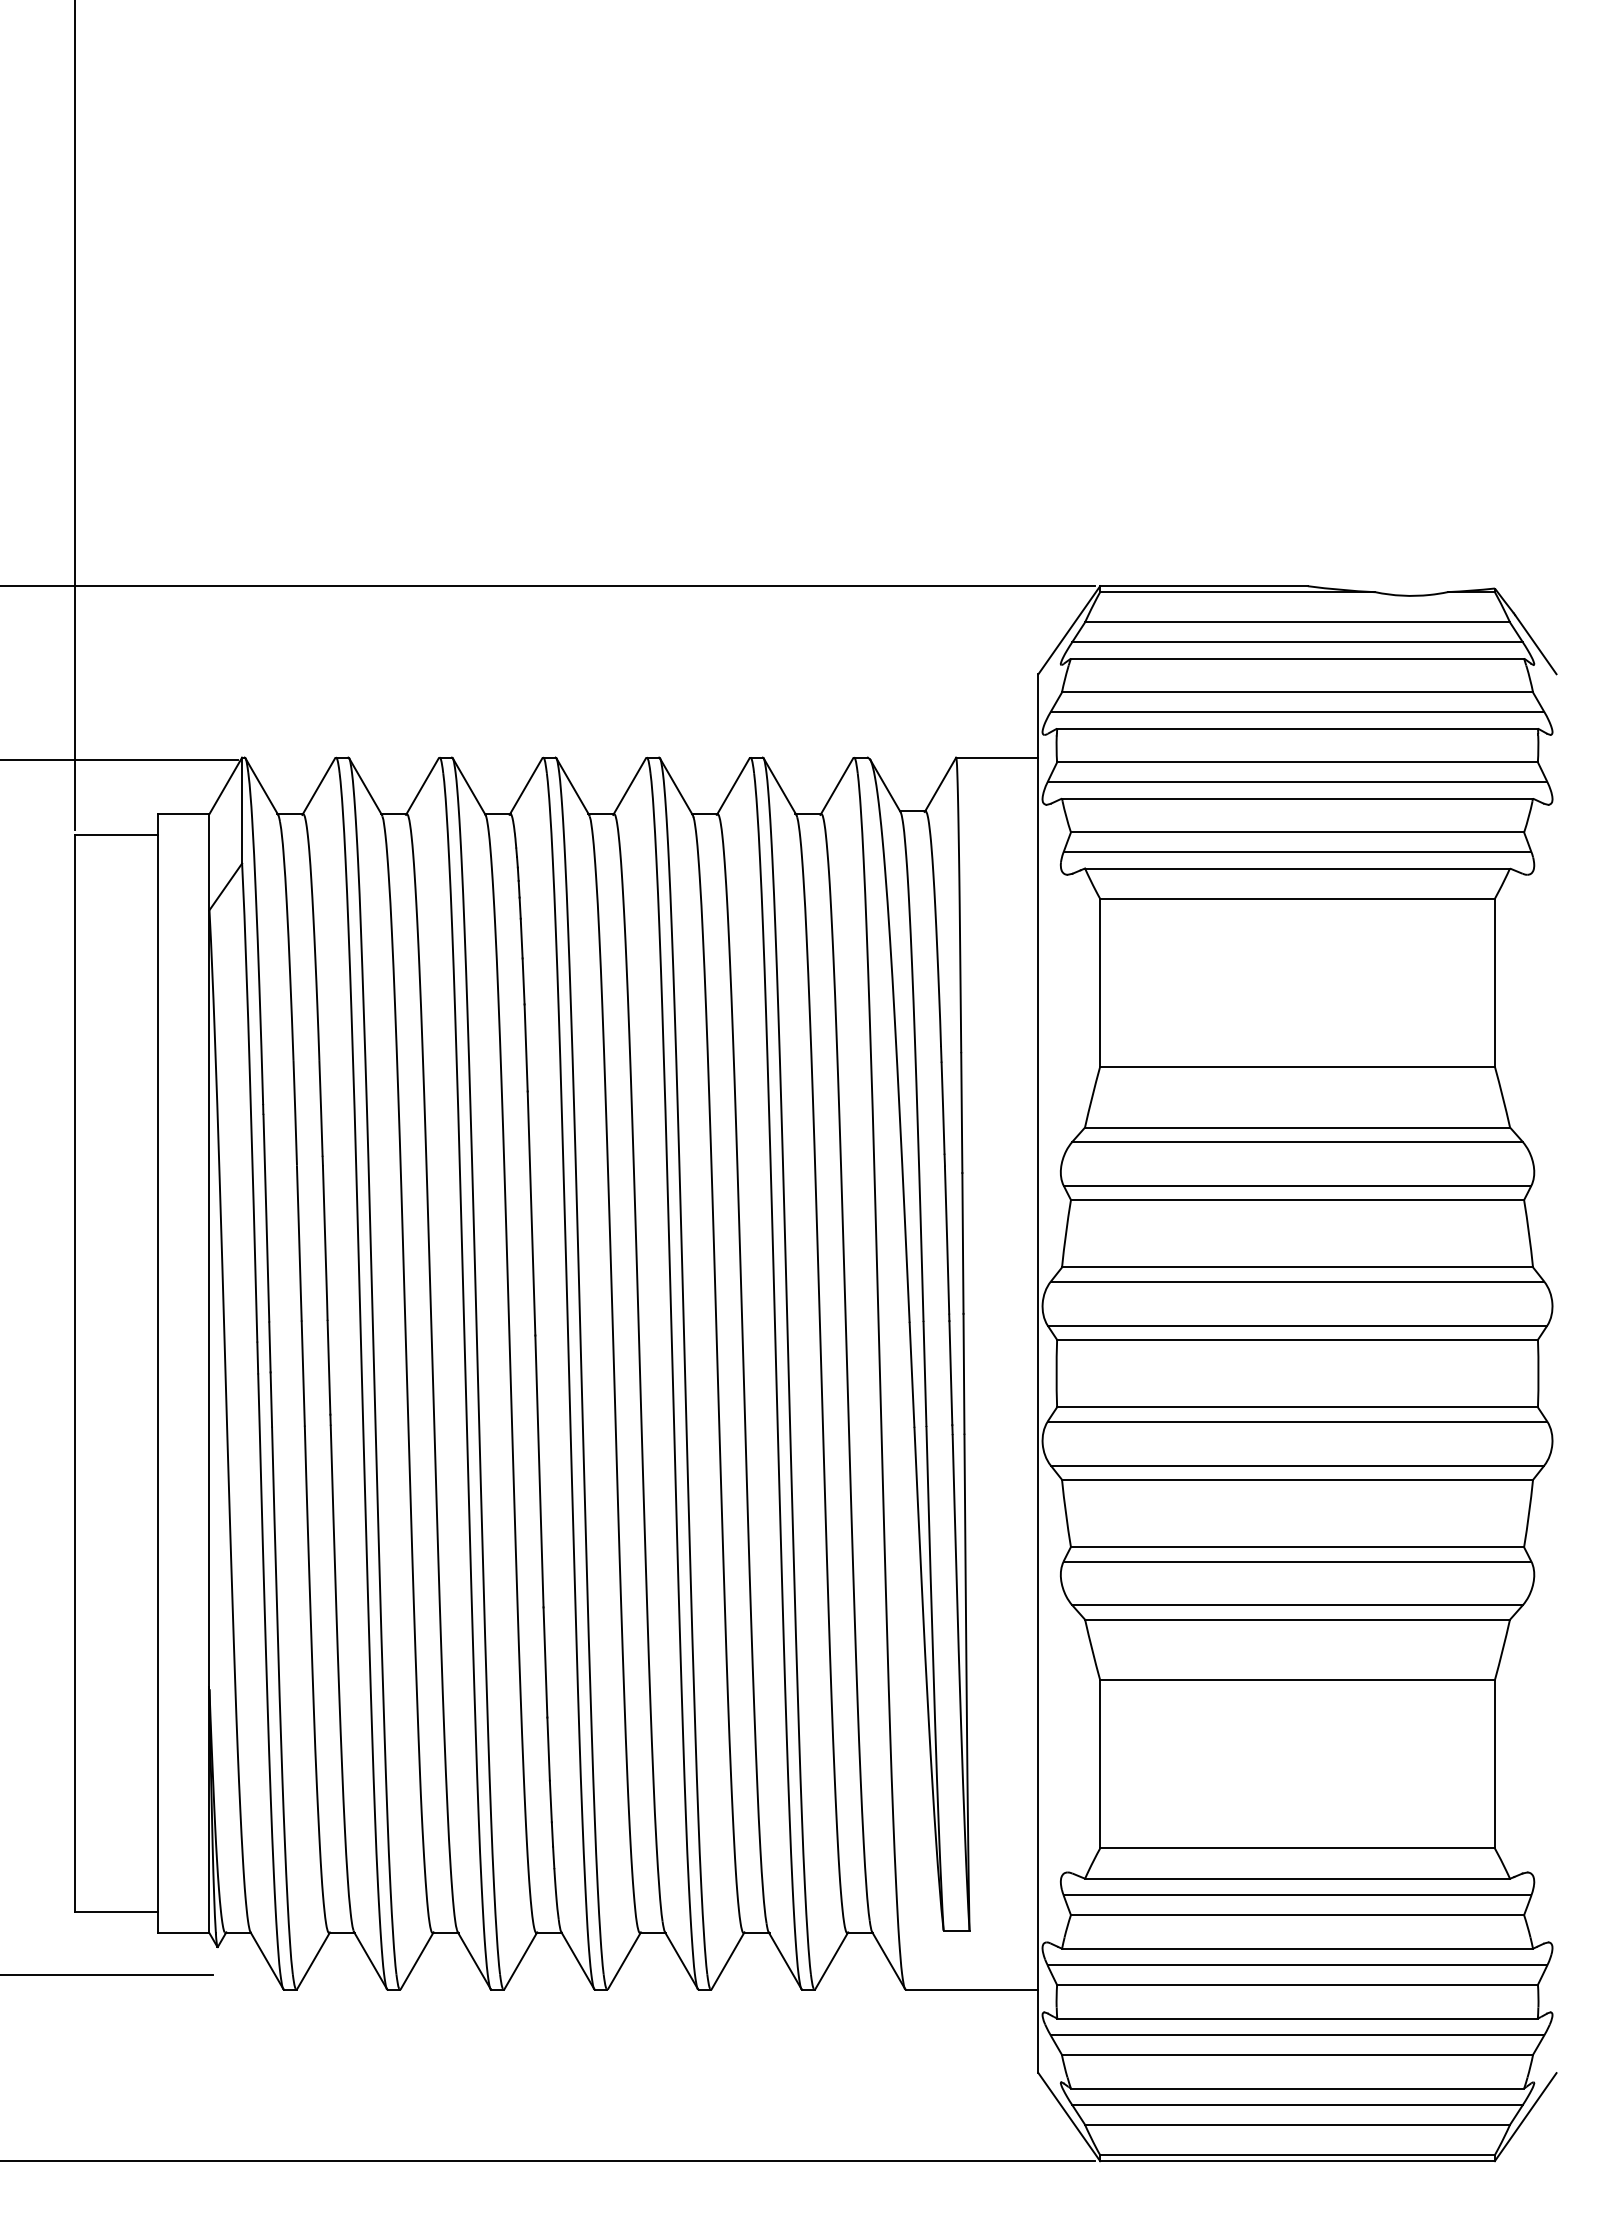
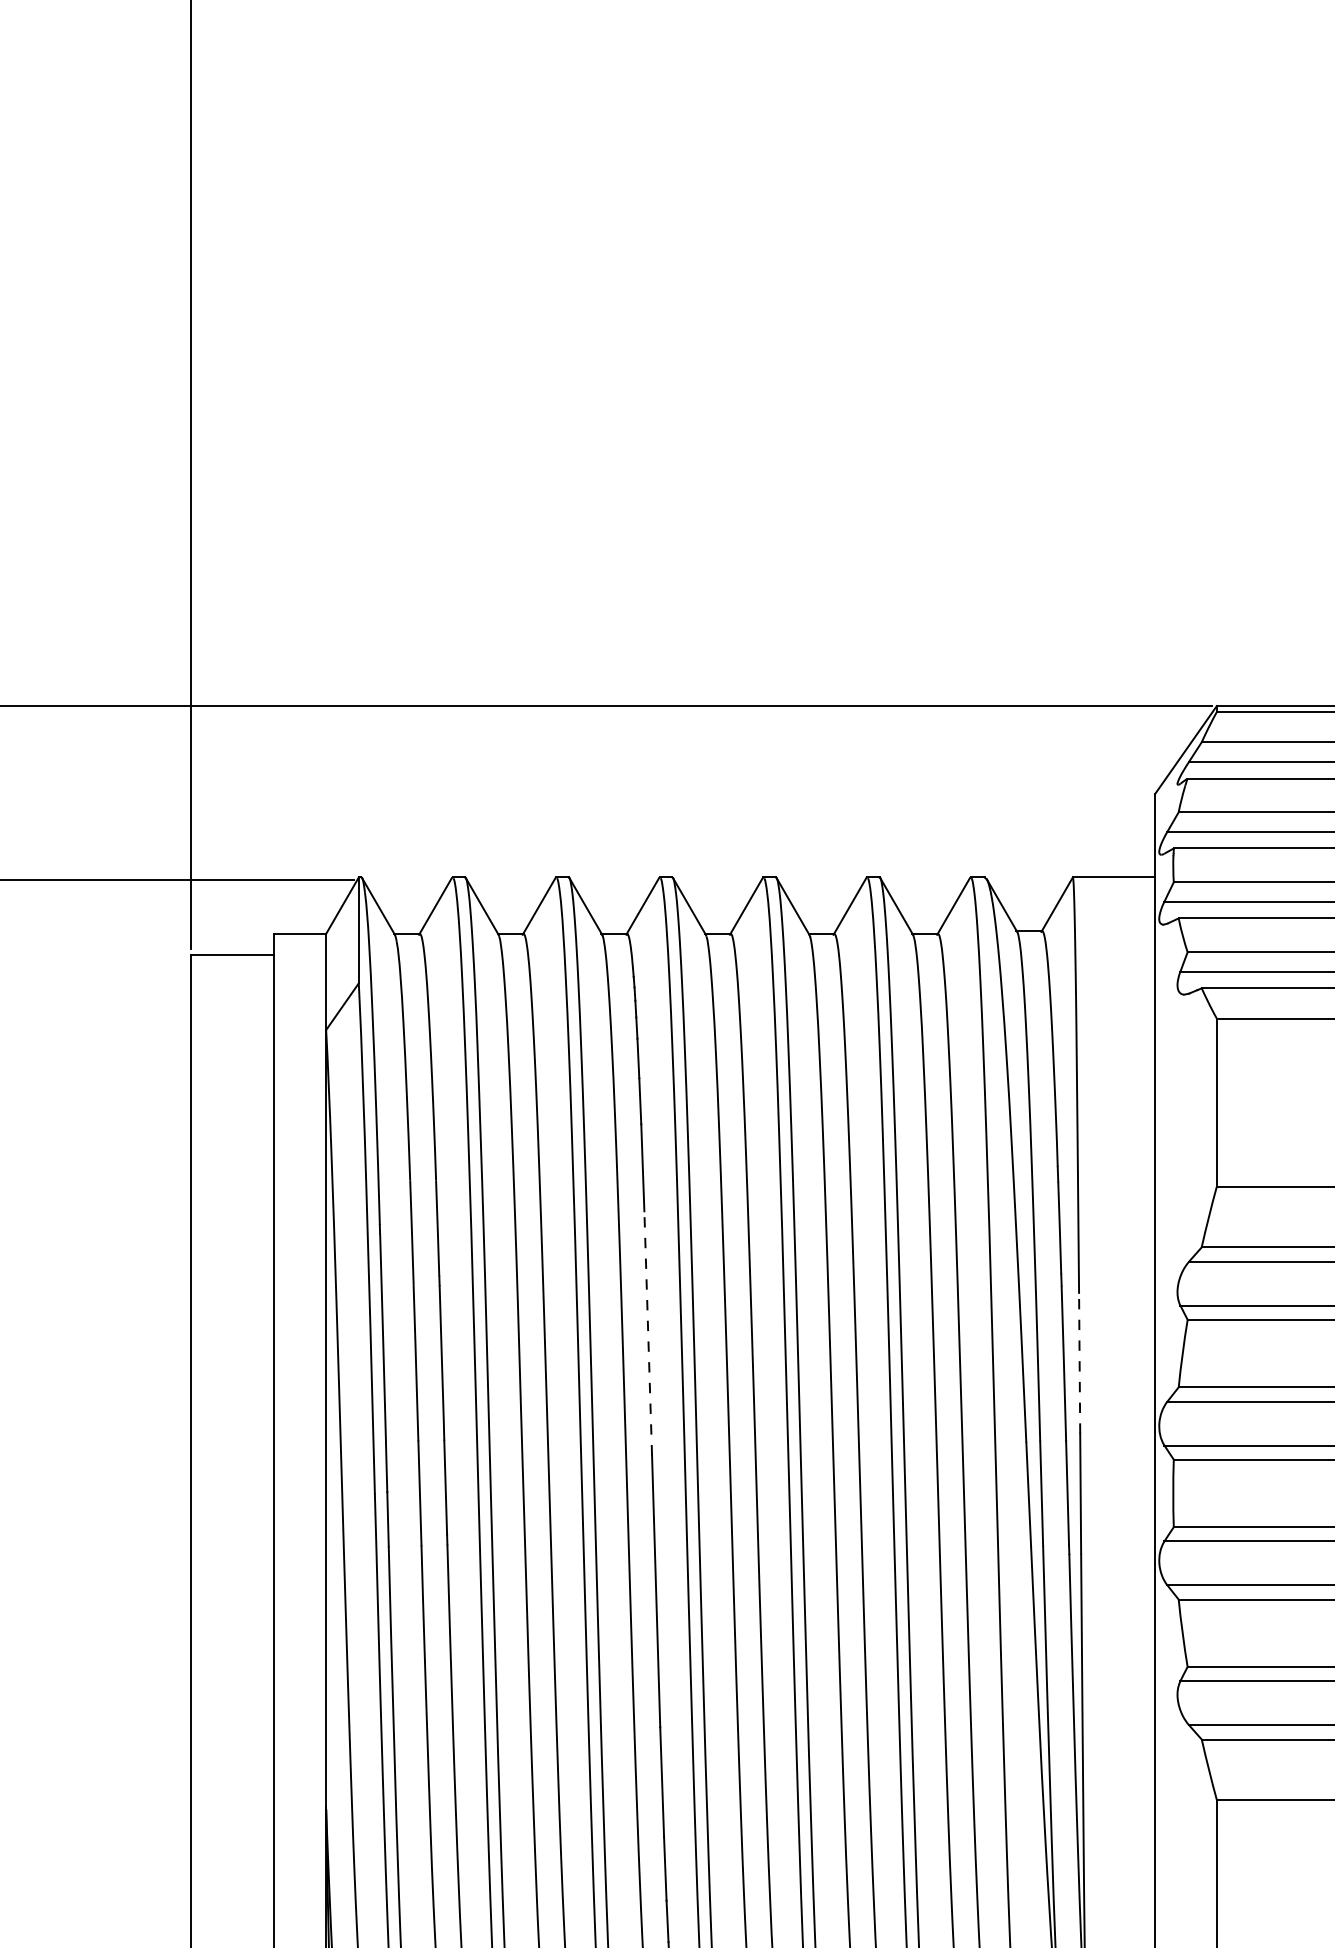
line: (531, 1213) -> (648, 1333), solid -> dashed
line: (962, 1242) -> (1079, 1362), solid -> dashed

